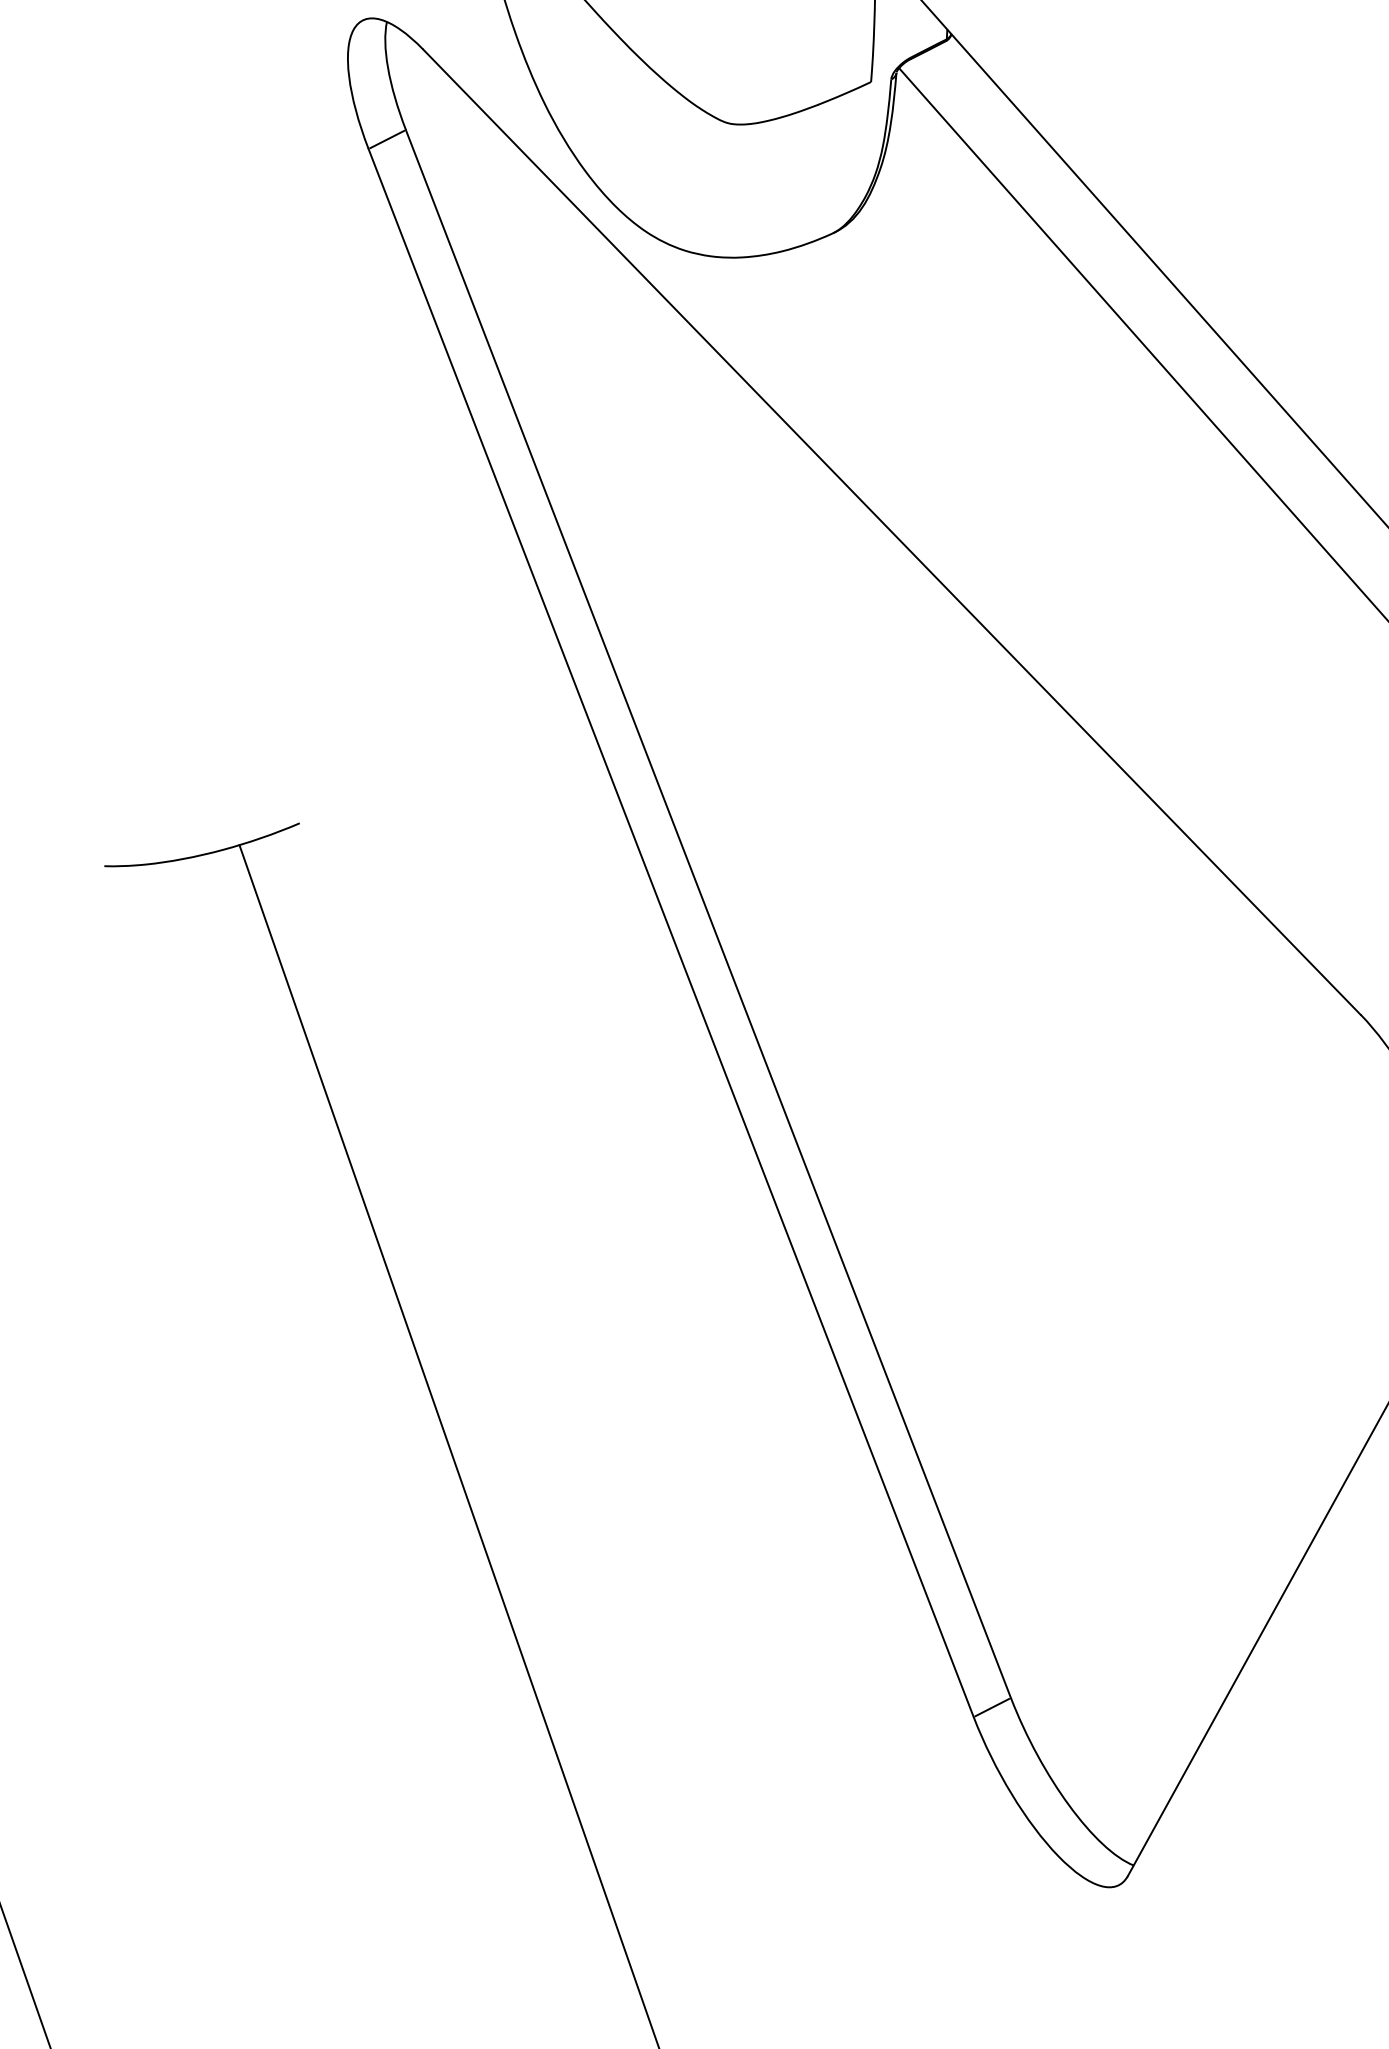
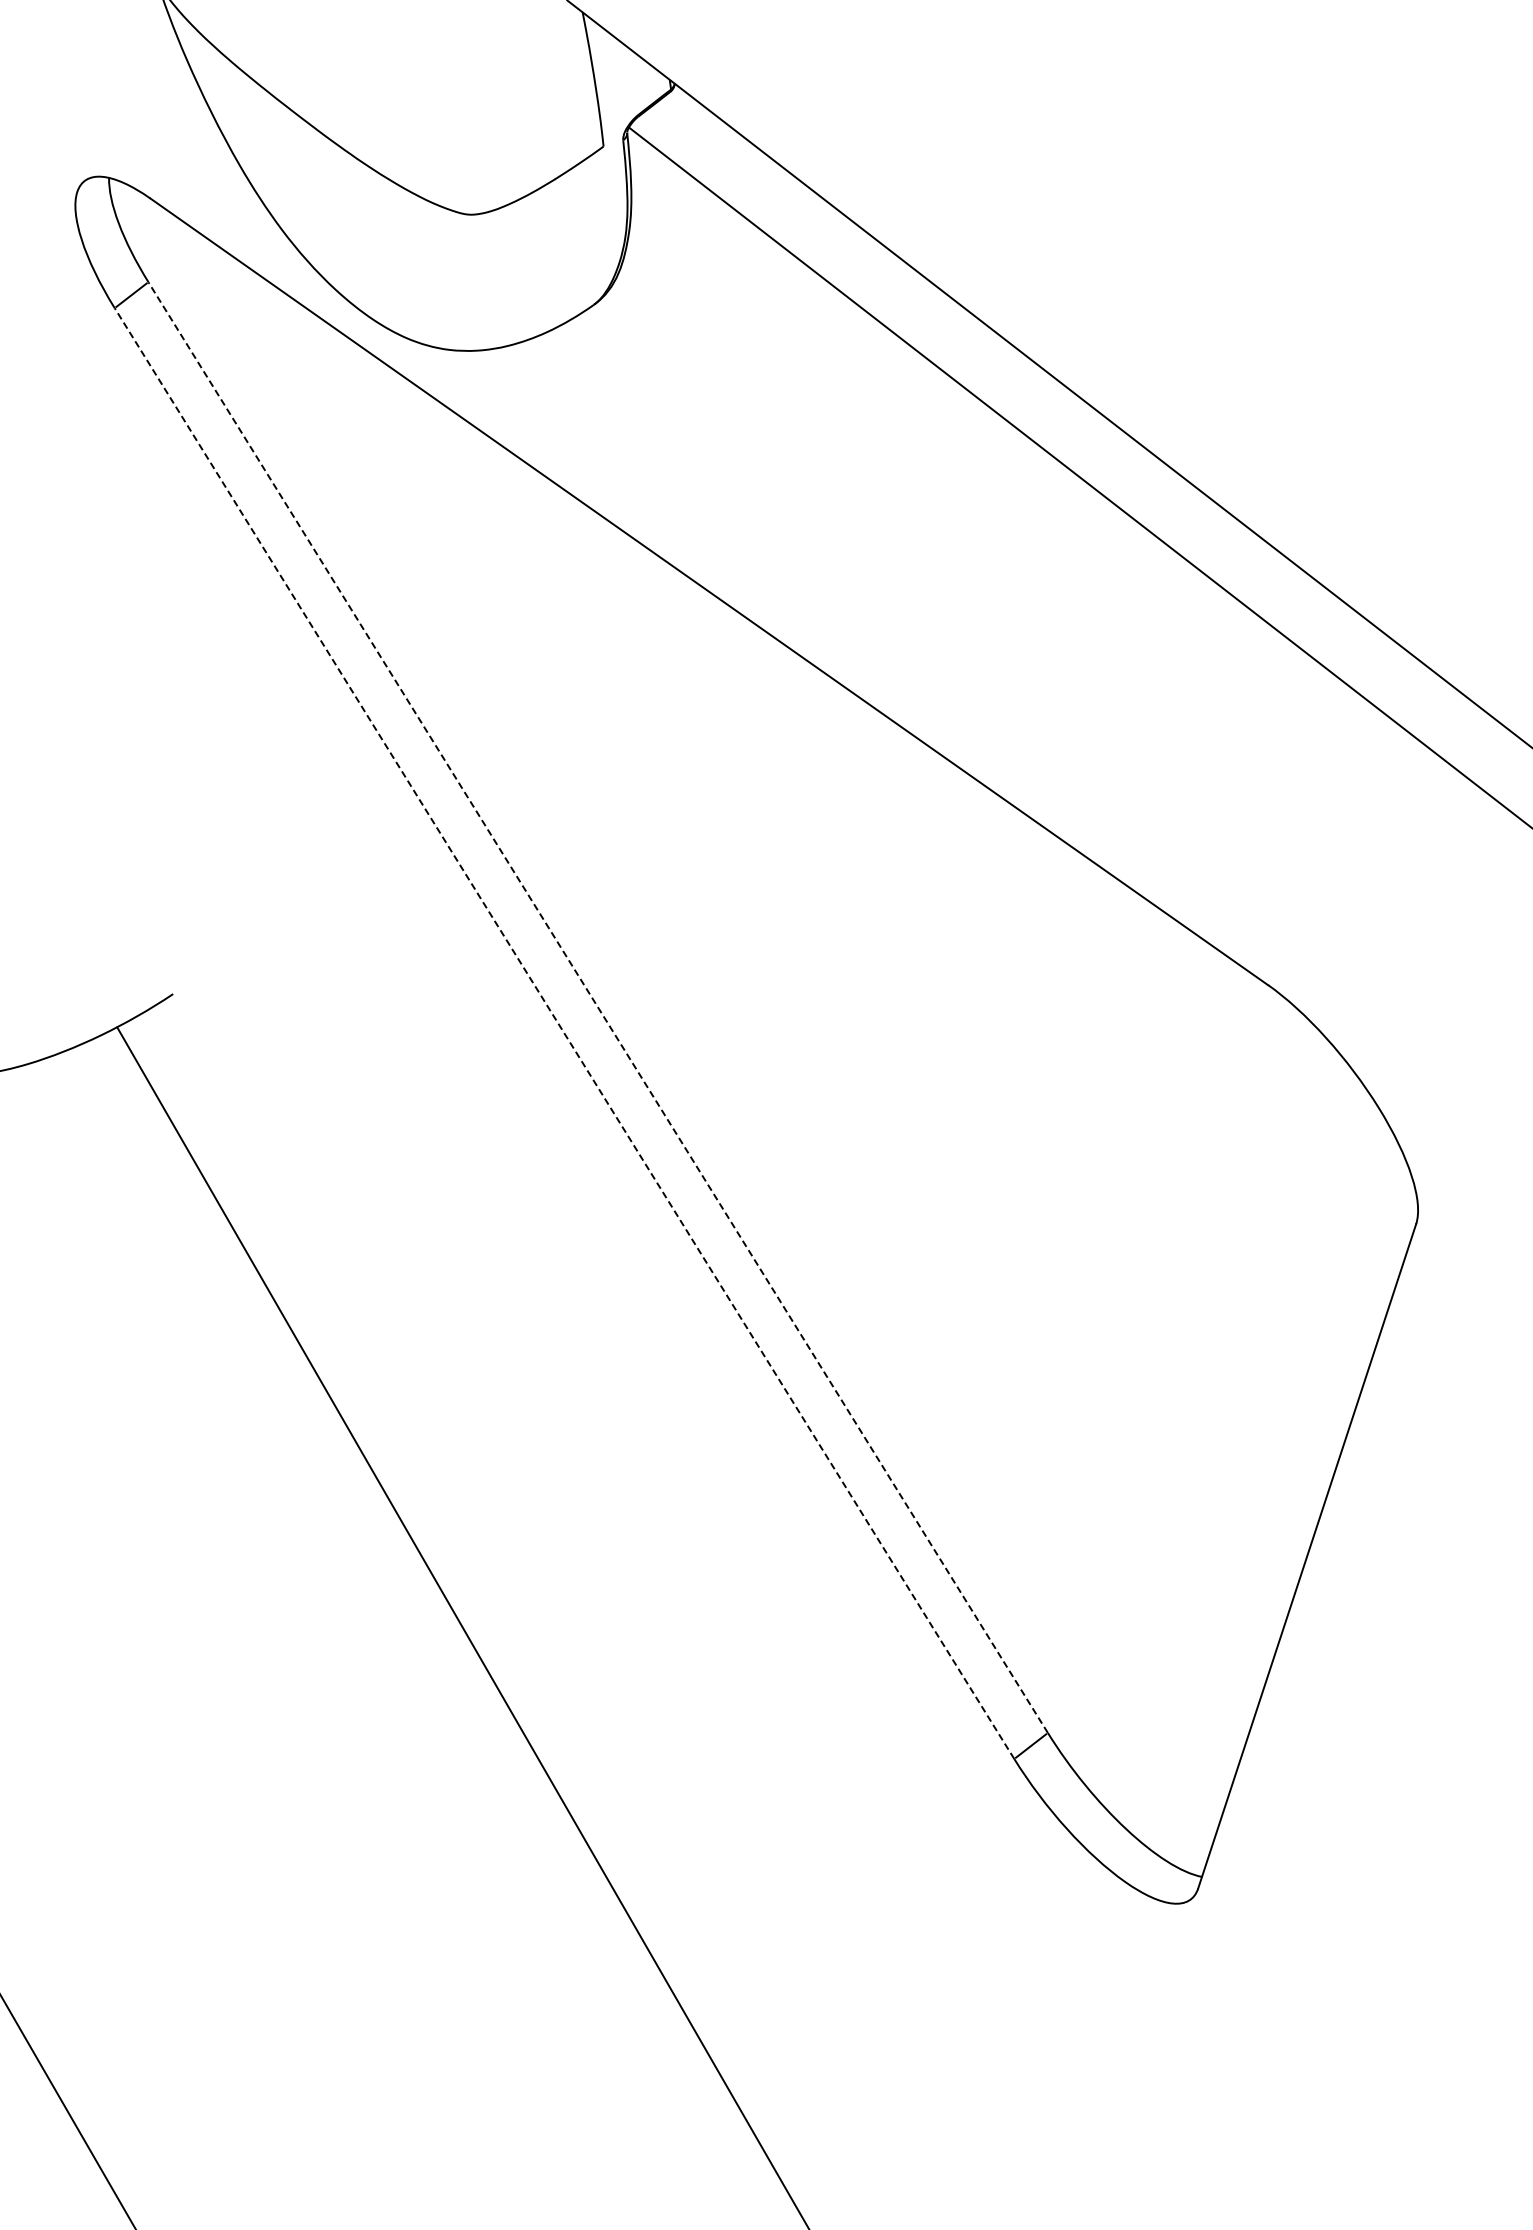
line: (707, 913) -> (597, 1007), solid -> dashed
line: (671, 932) -> (564, 1033), solid -> dashed

